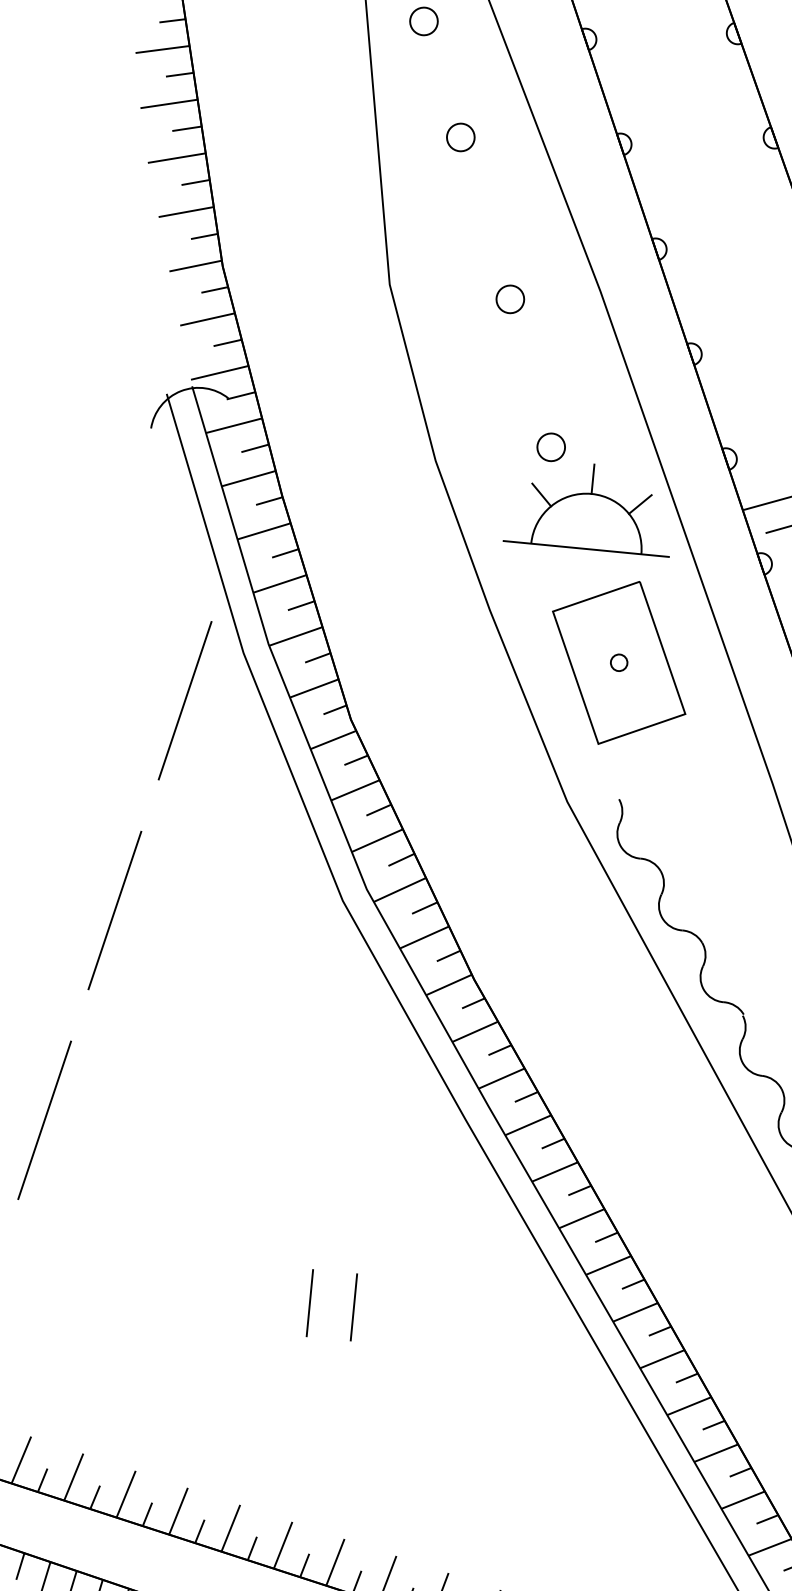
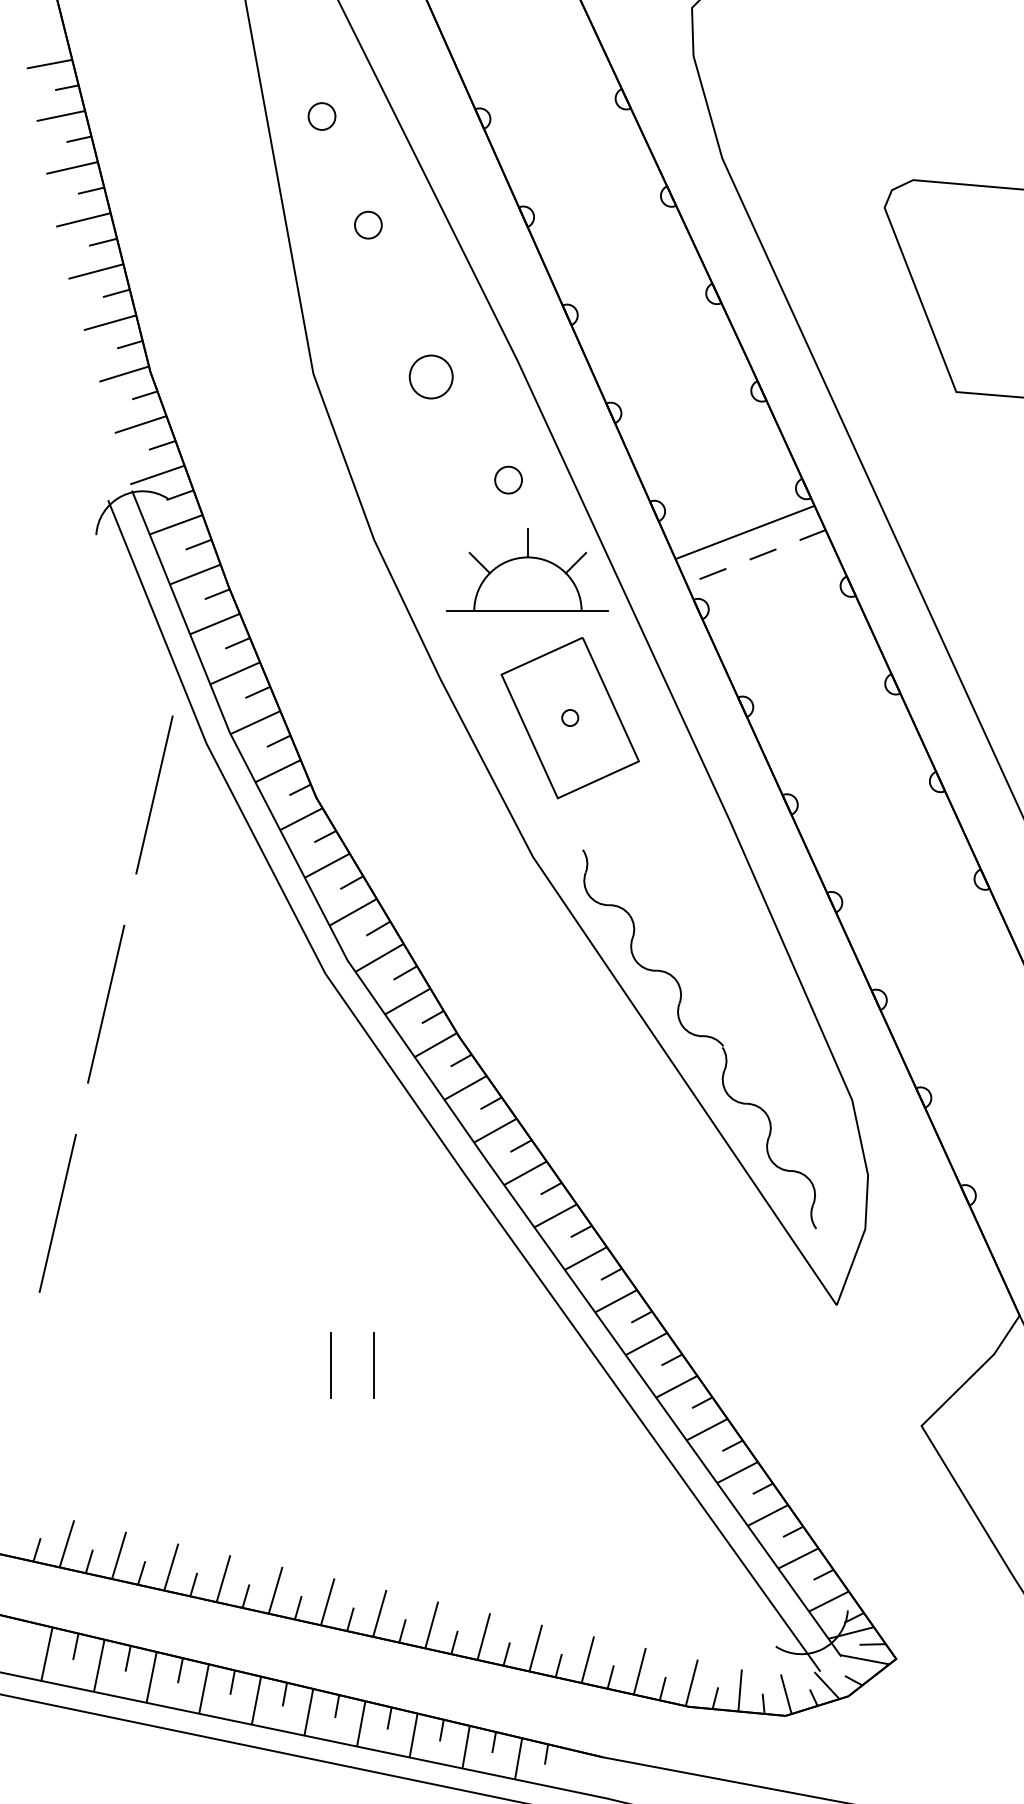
circle: (510, 298) -> (431, 376), size x1.6
circle: (551, 446) -> (508, 479), moved

